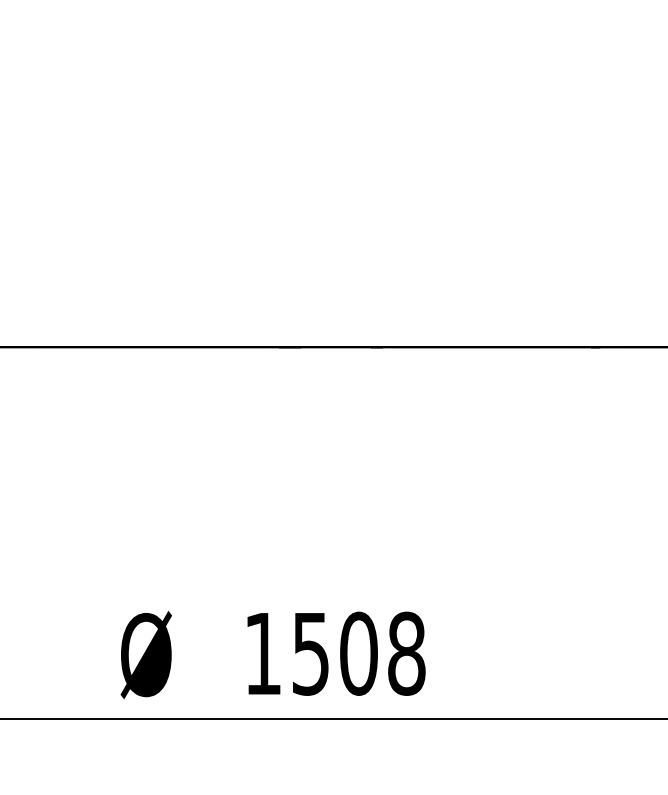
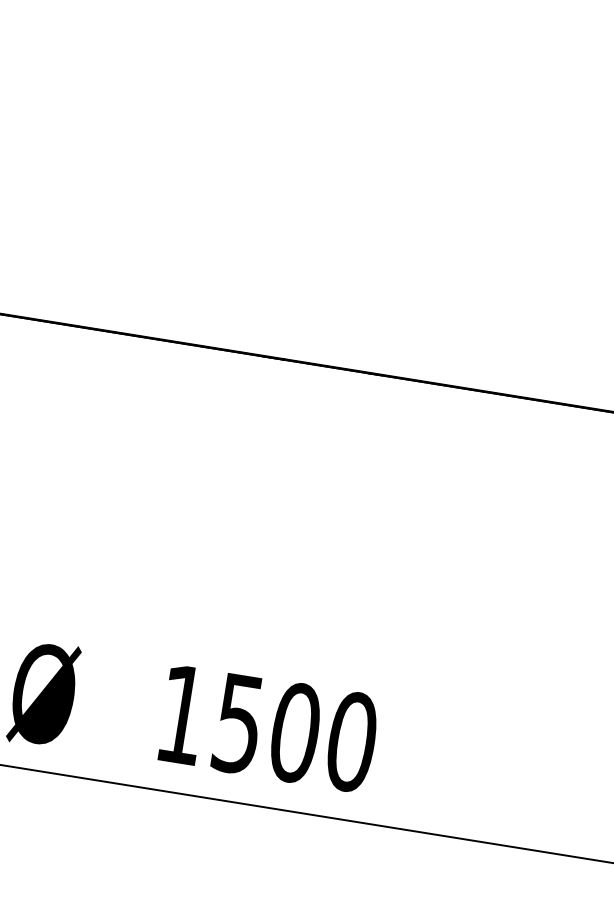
text: (406, 653) -> (351, 741), 1508 -> 1500

